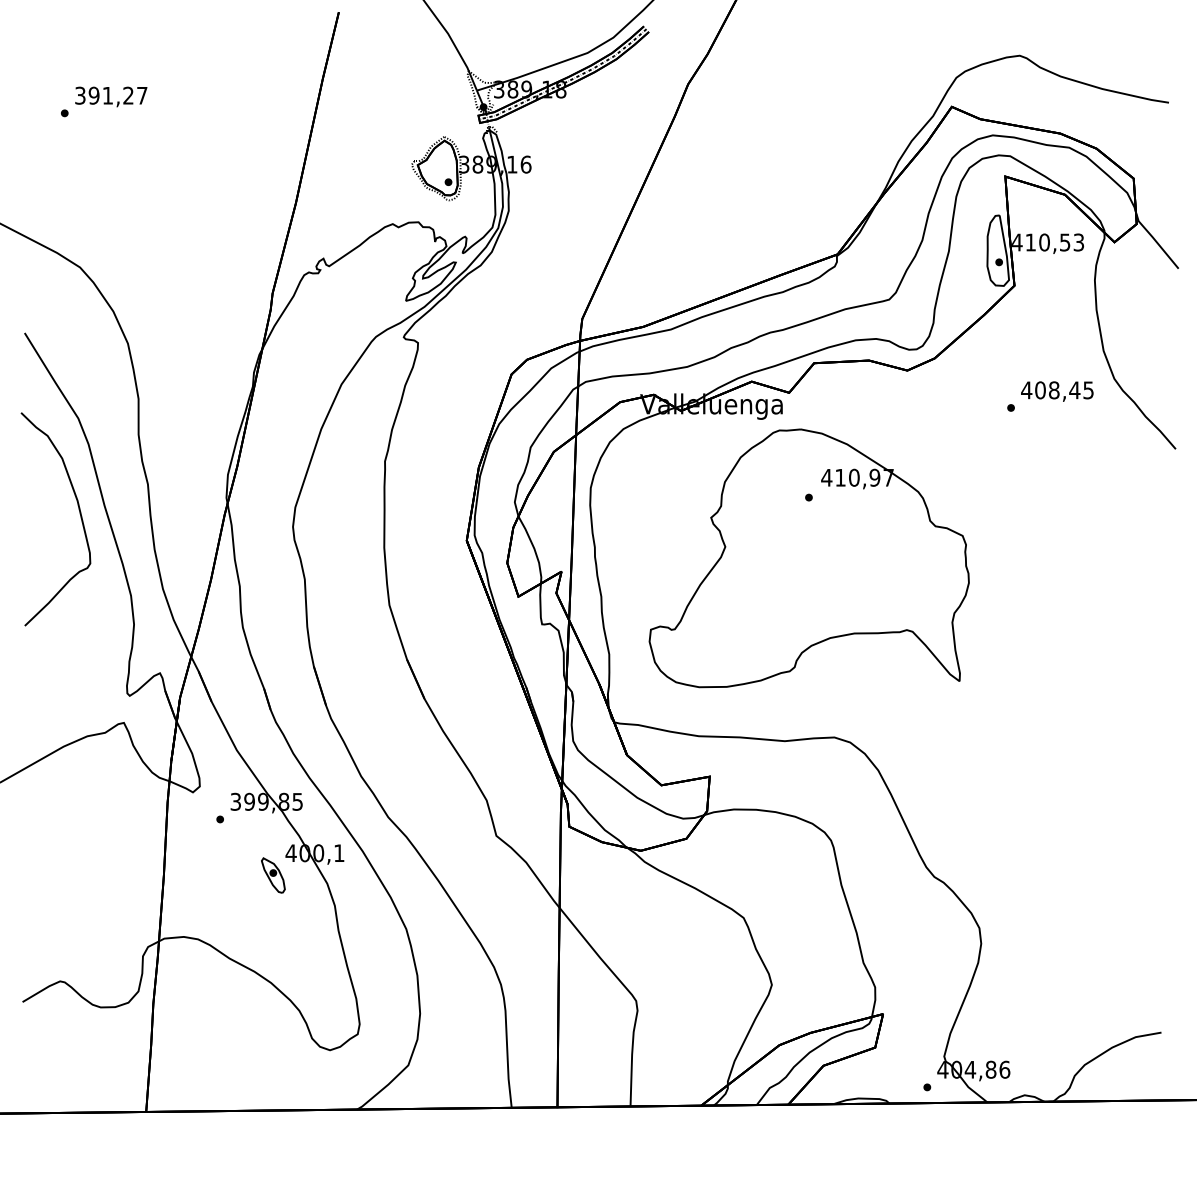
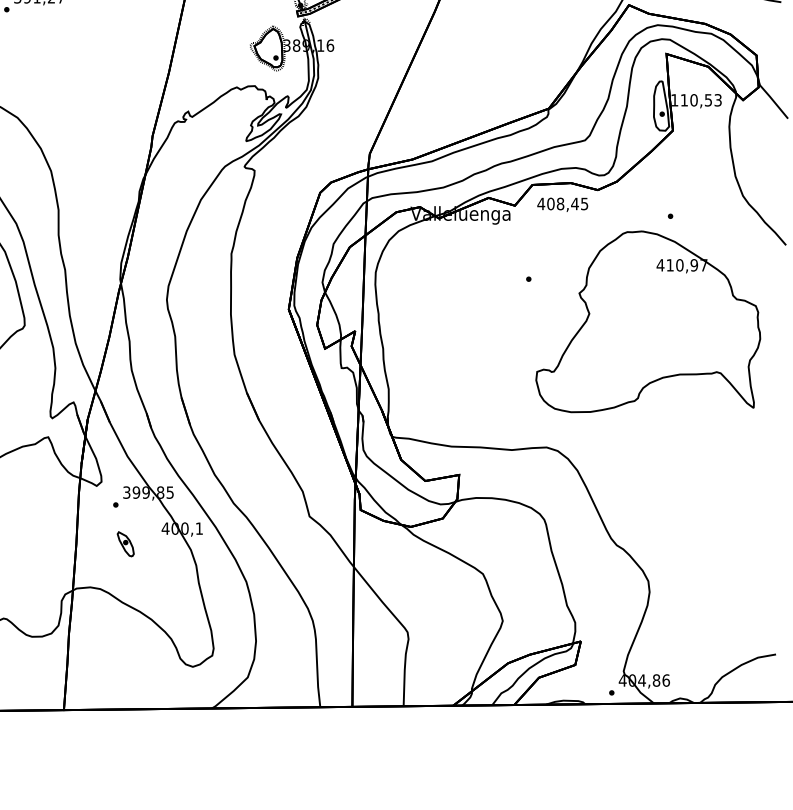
text: (1017, 242) -> (675, 100), 410,53 -> 110,53
text: (1057, 391) -> (562, 204), moved
part: (808, 558) -> (647, 321), moved
part: (273, 875) -> (125, 544), moved

